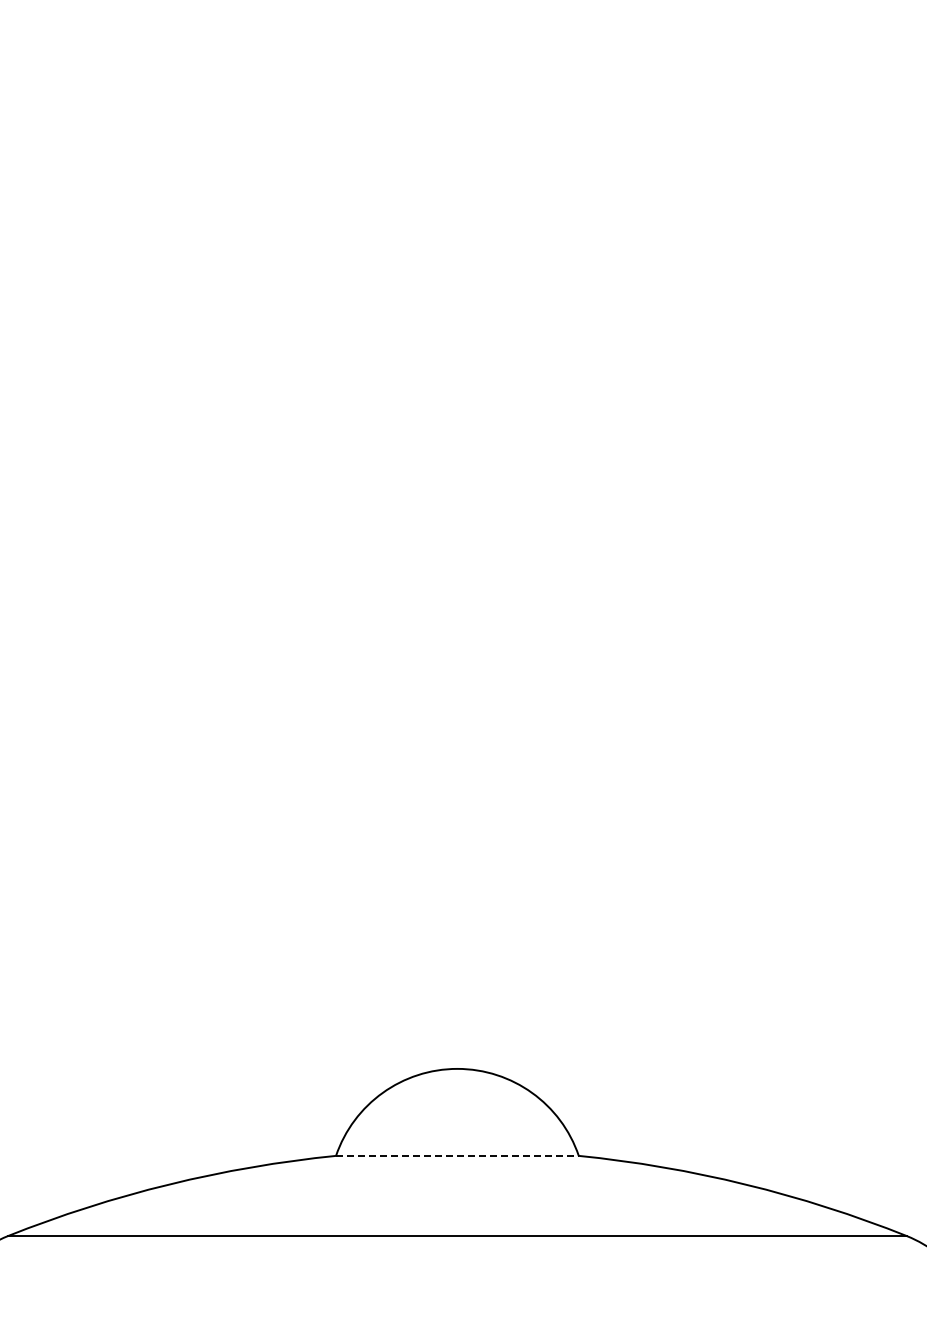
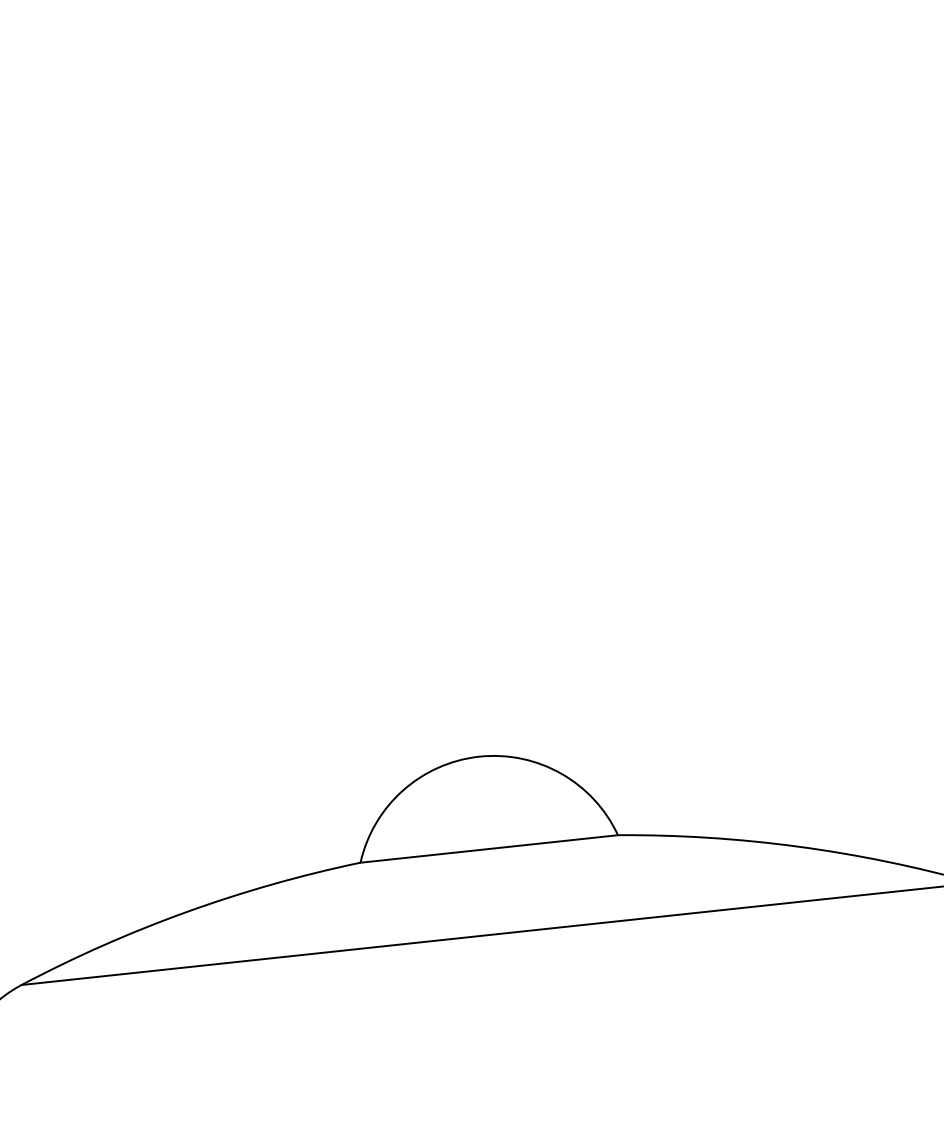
line: (457, 1155) -> (489, 848), dashed -> solid

